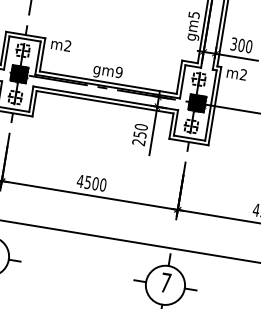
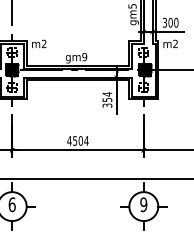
text: (140, 134) -> (107, 99), 250 -> 354
text: (103, 184) -> (86, 140), 4500 -> 4504
text: (165, 282) -> (143, 204), 7 -> 9

